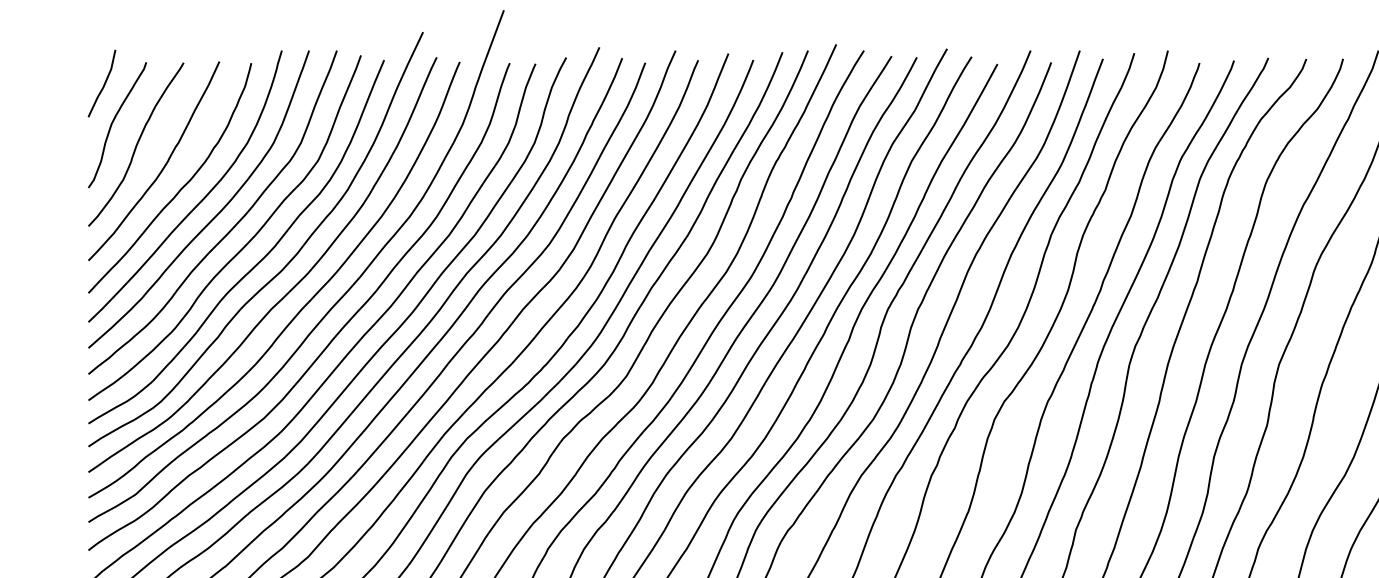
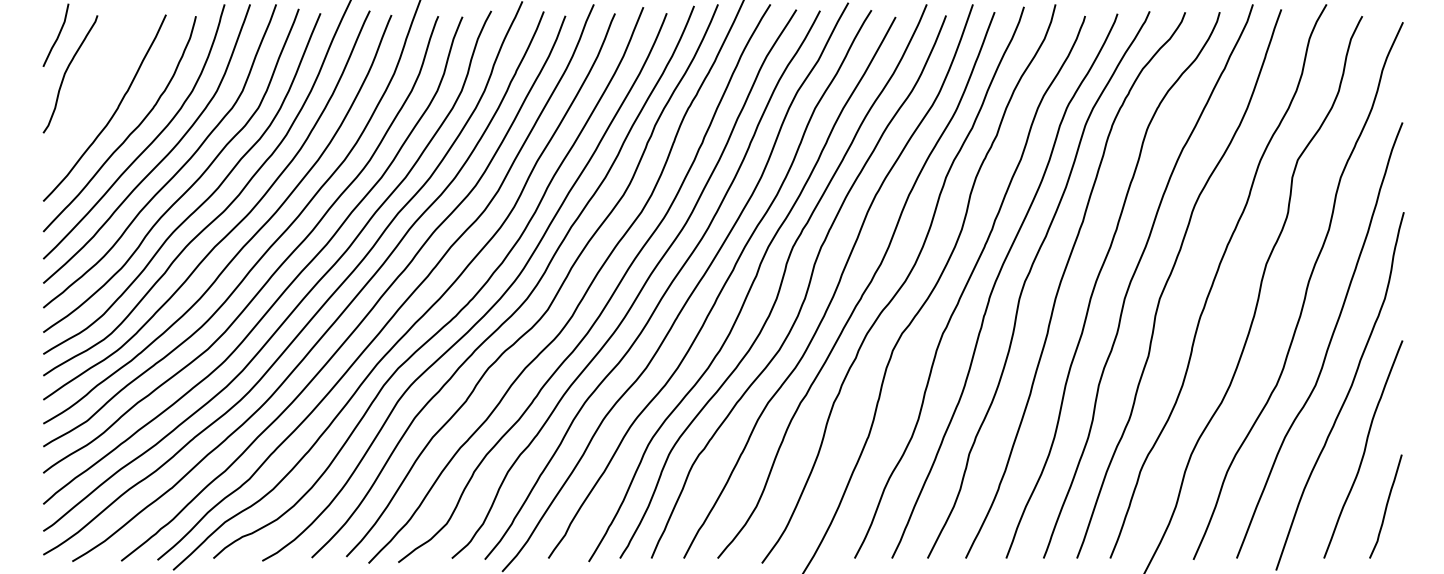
curve: (135, 144) -> (87, 92), removed

